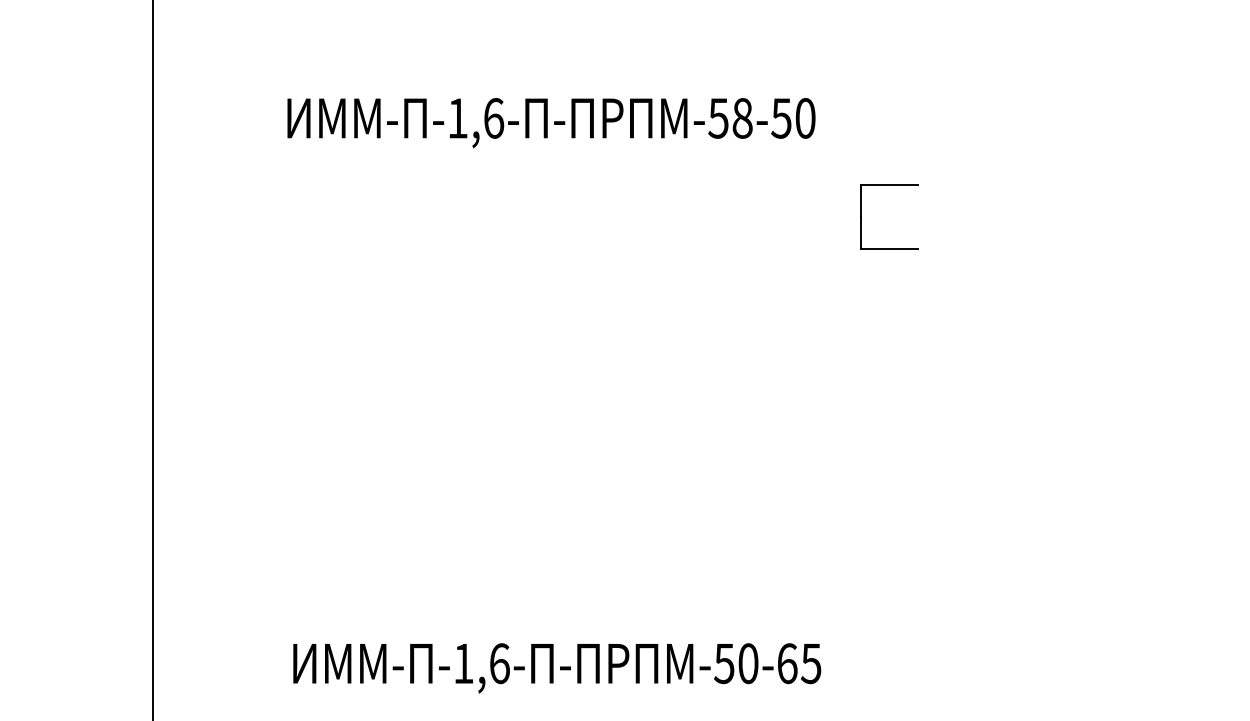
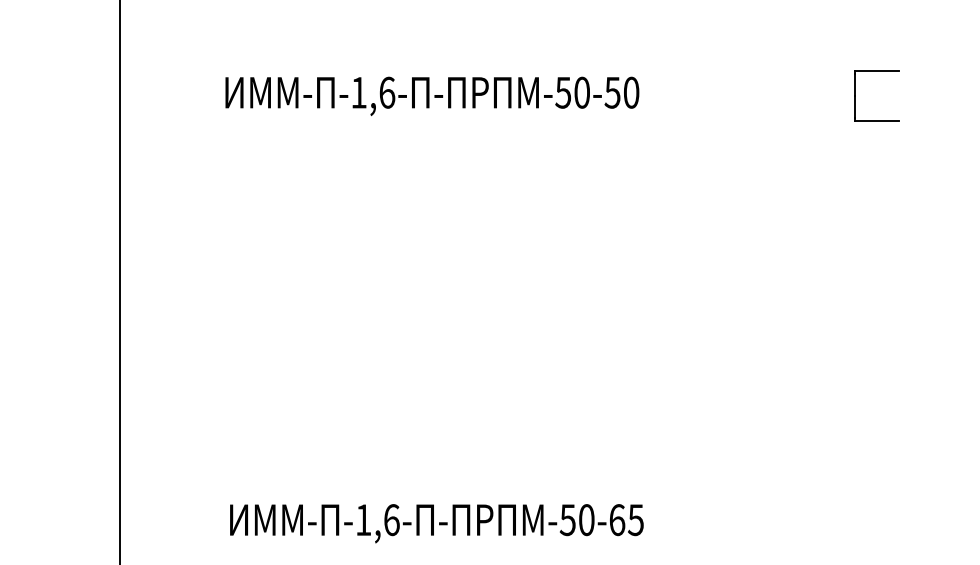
text: (743, 118) -> (582, 92), -58-50 -> -50-50
part: (861, 216) -> (855, 95), moved

